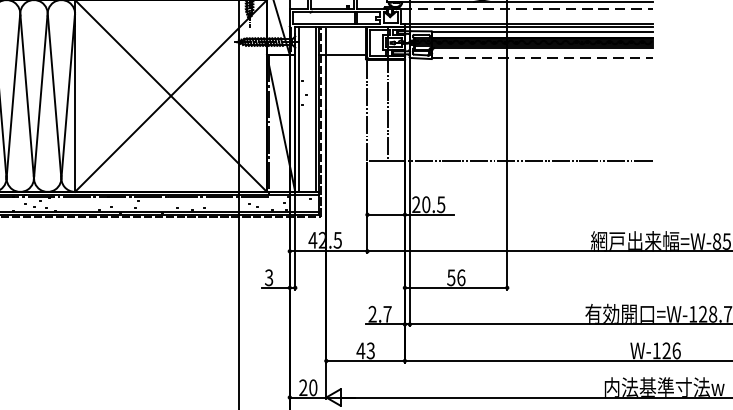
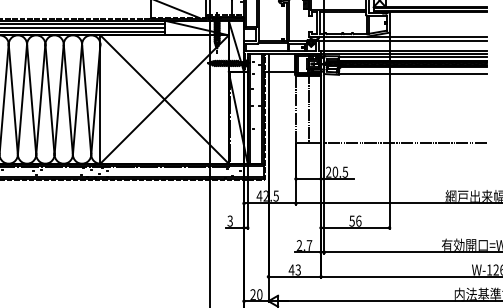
line: (528, 9) -> (403, 41), dashed -> solid
line: (543, 58) -> (413, 74), dashed -> solid

